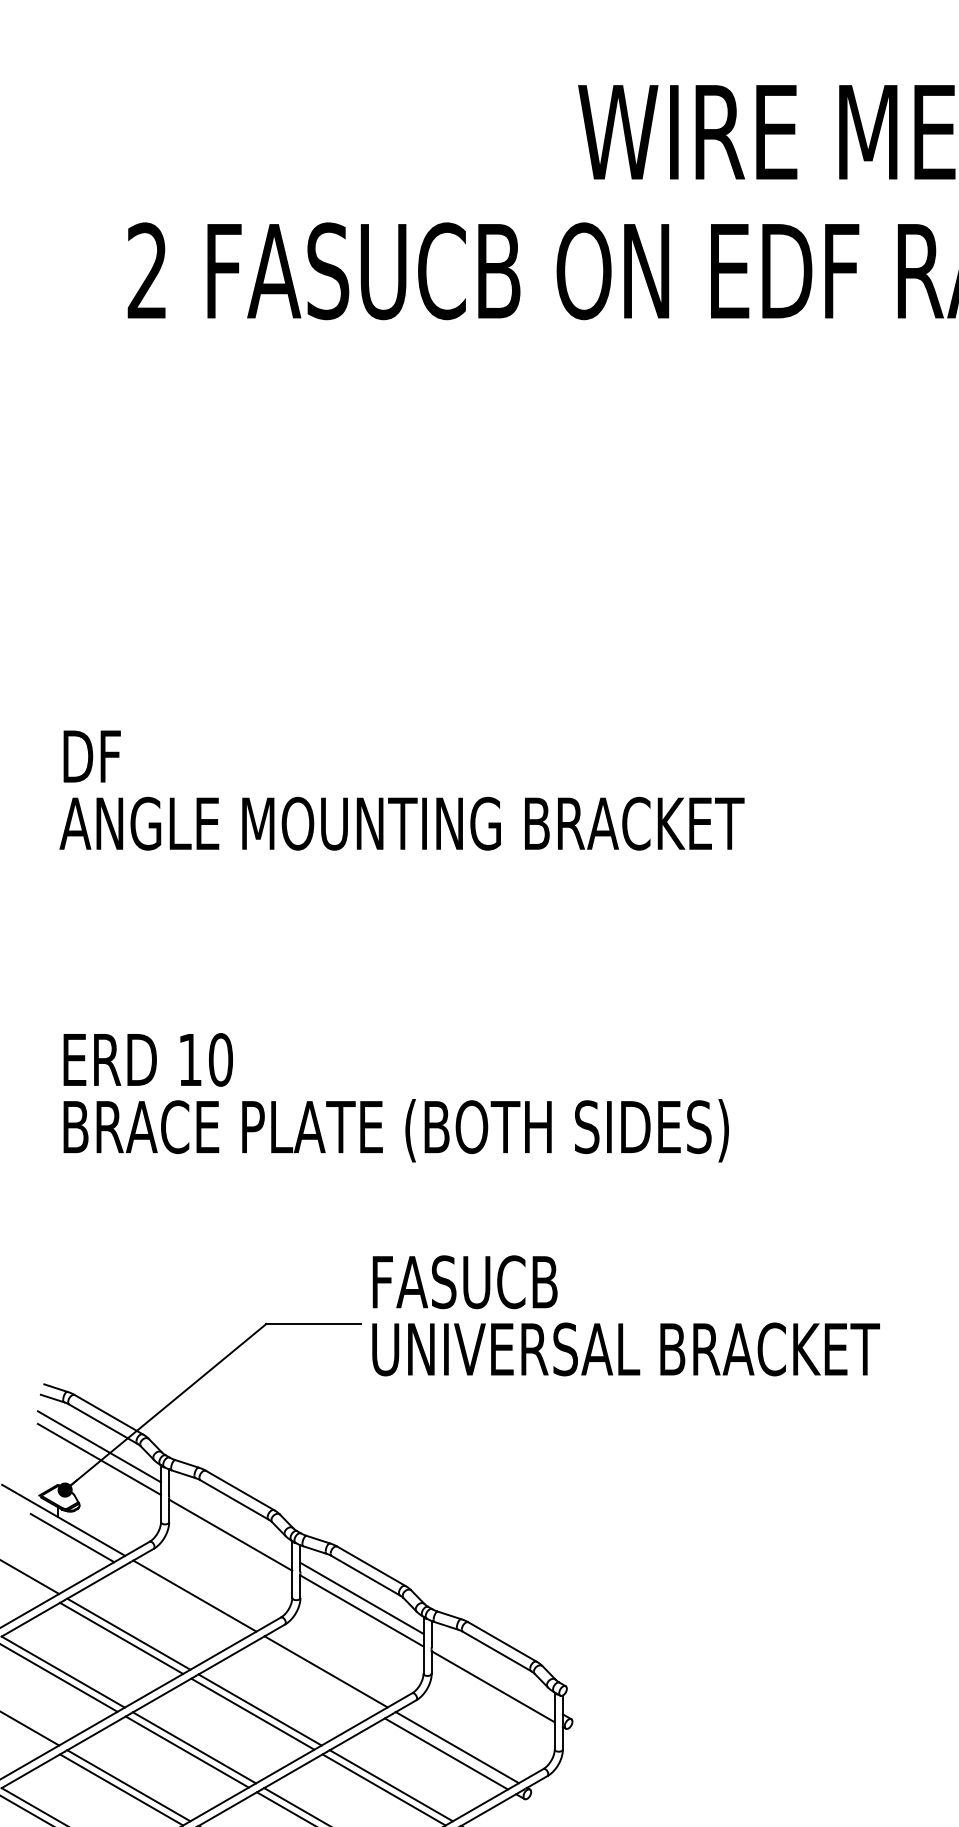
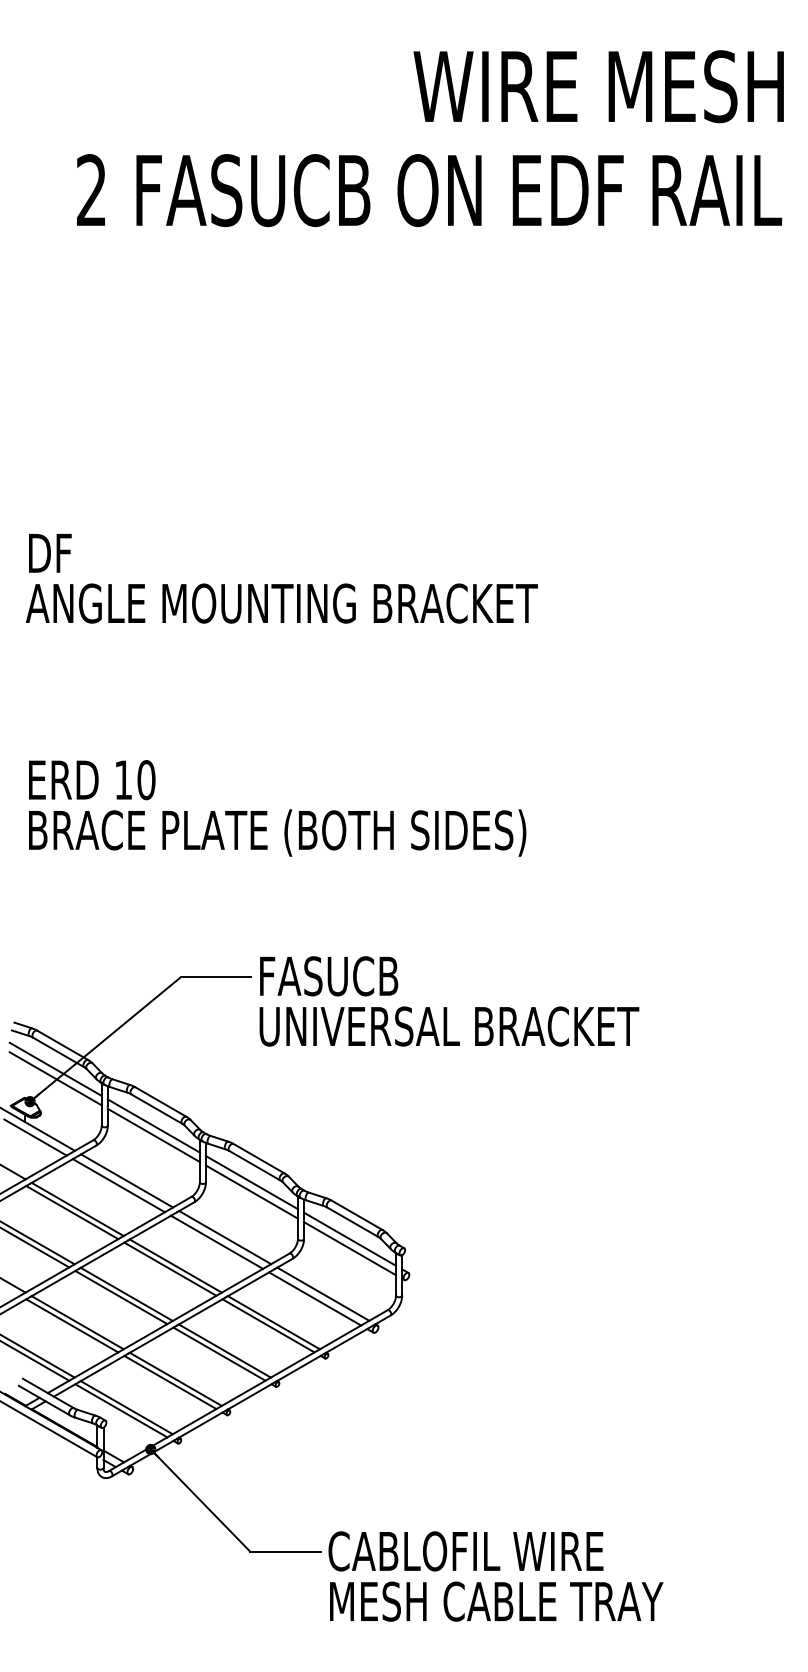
text: (626, 1315) -> (449, 1001), moved
line: (230, 1521) -> (153, 1125), added
line: (183, 1602) -> (118, 1185), added
line: (493, 1673) -> (350, 1238), added
line: (315, 1677) -> (217, 1241), added

